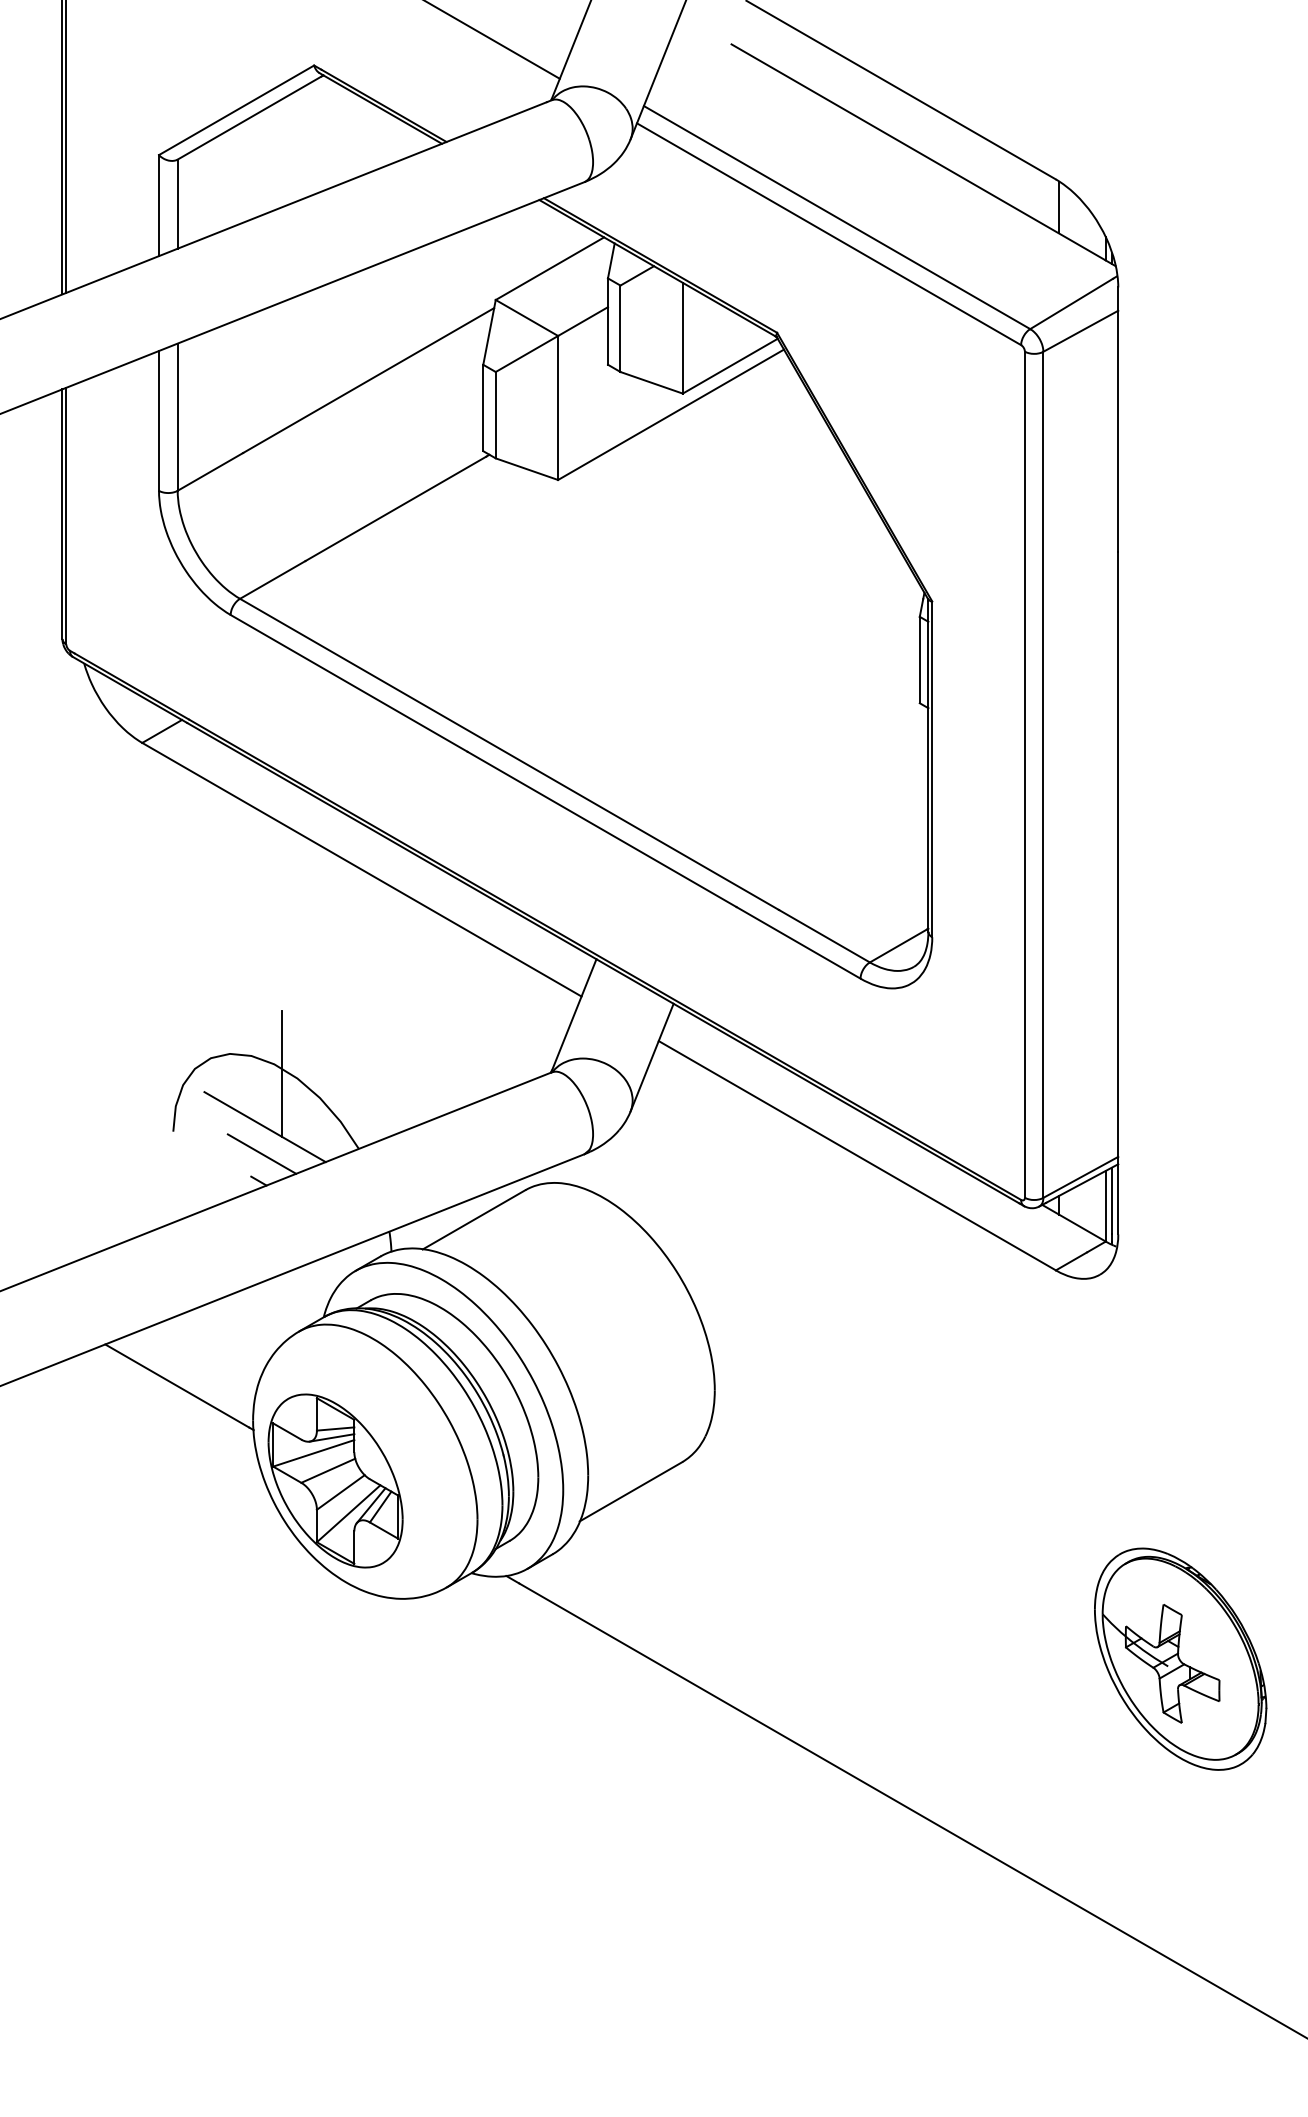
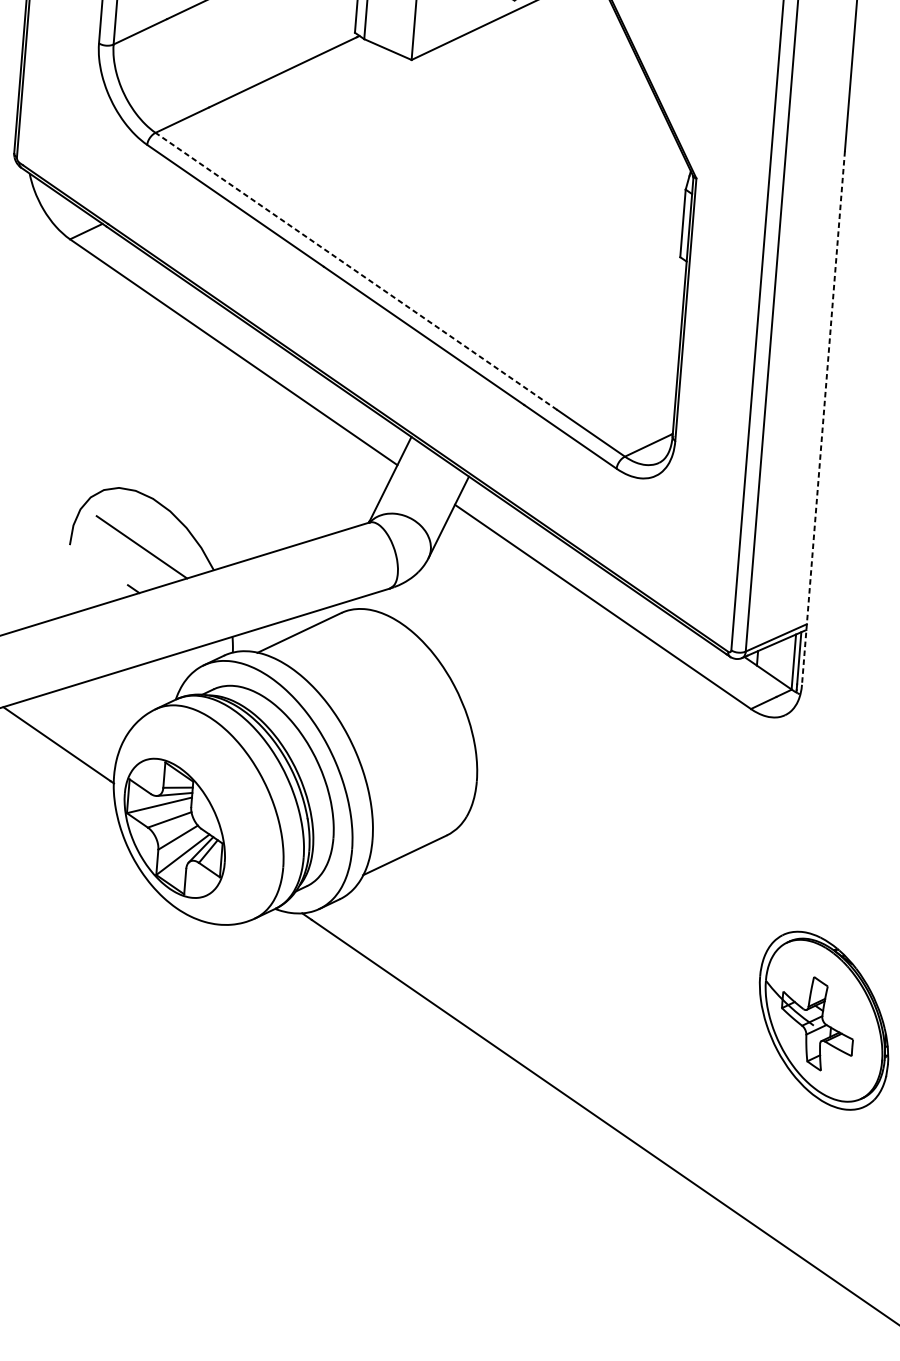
line: (509, 754) -> (356, 271), solid -> dashed
line: (1118, 893) -> (823, 418), solid -> dashed
line: (282, 1074) -> (158, 507), removed
line: (261, 1153) -> (137, 567), removed

